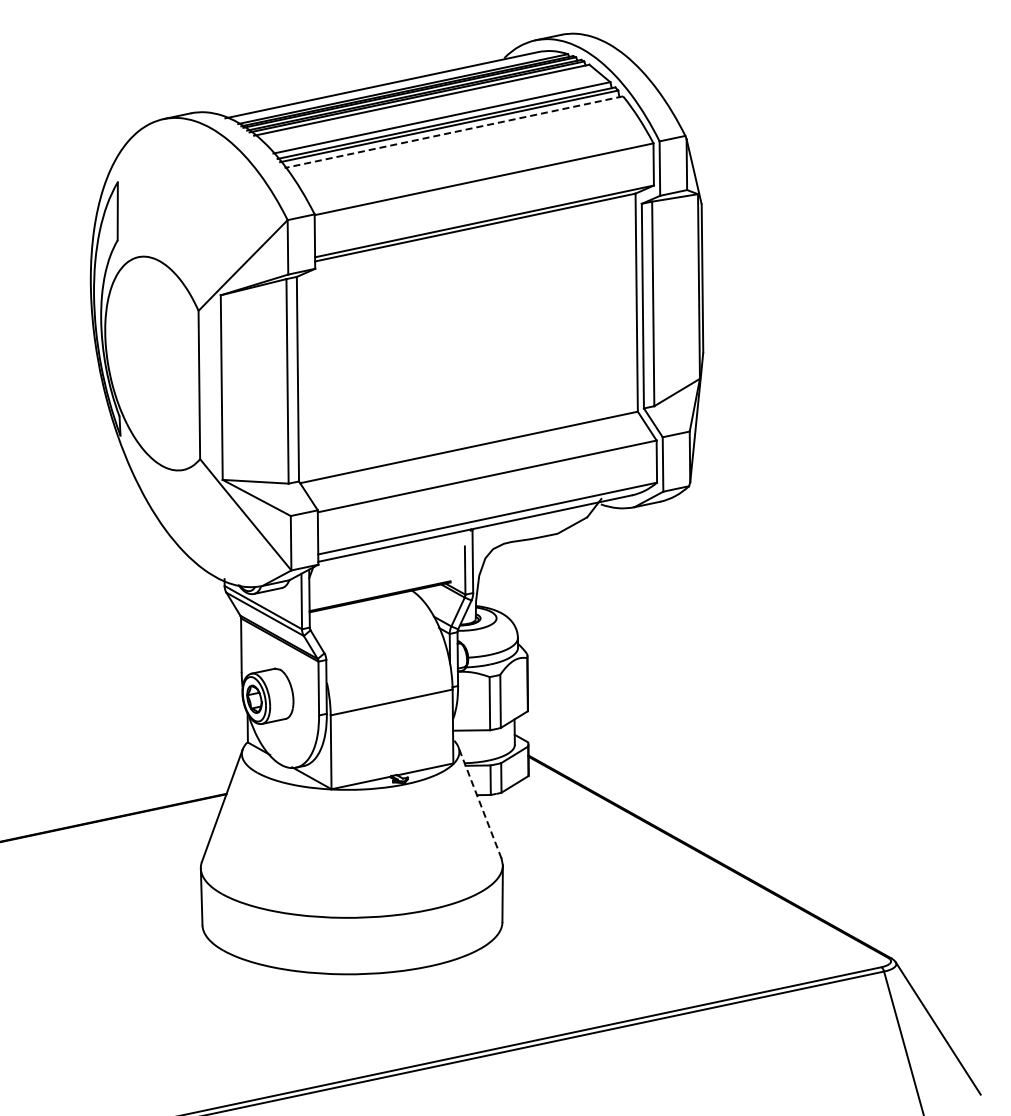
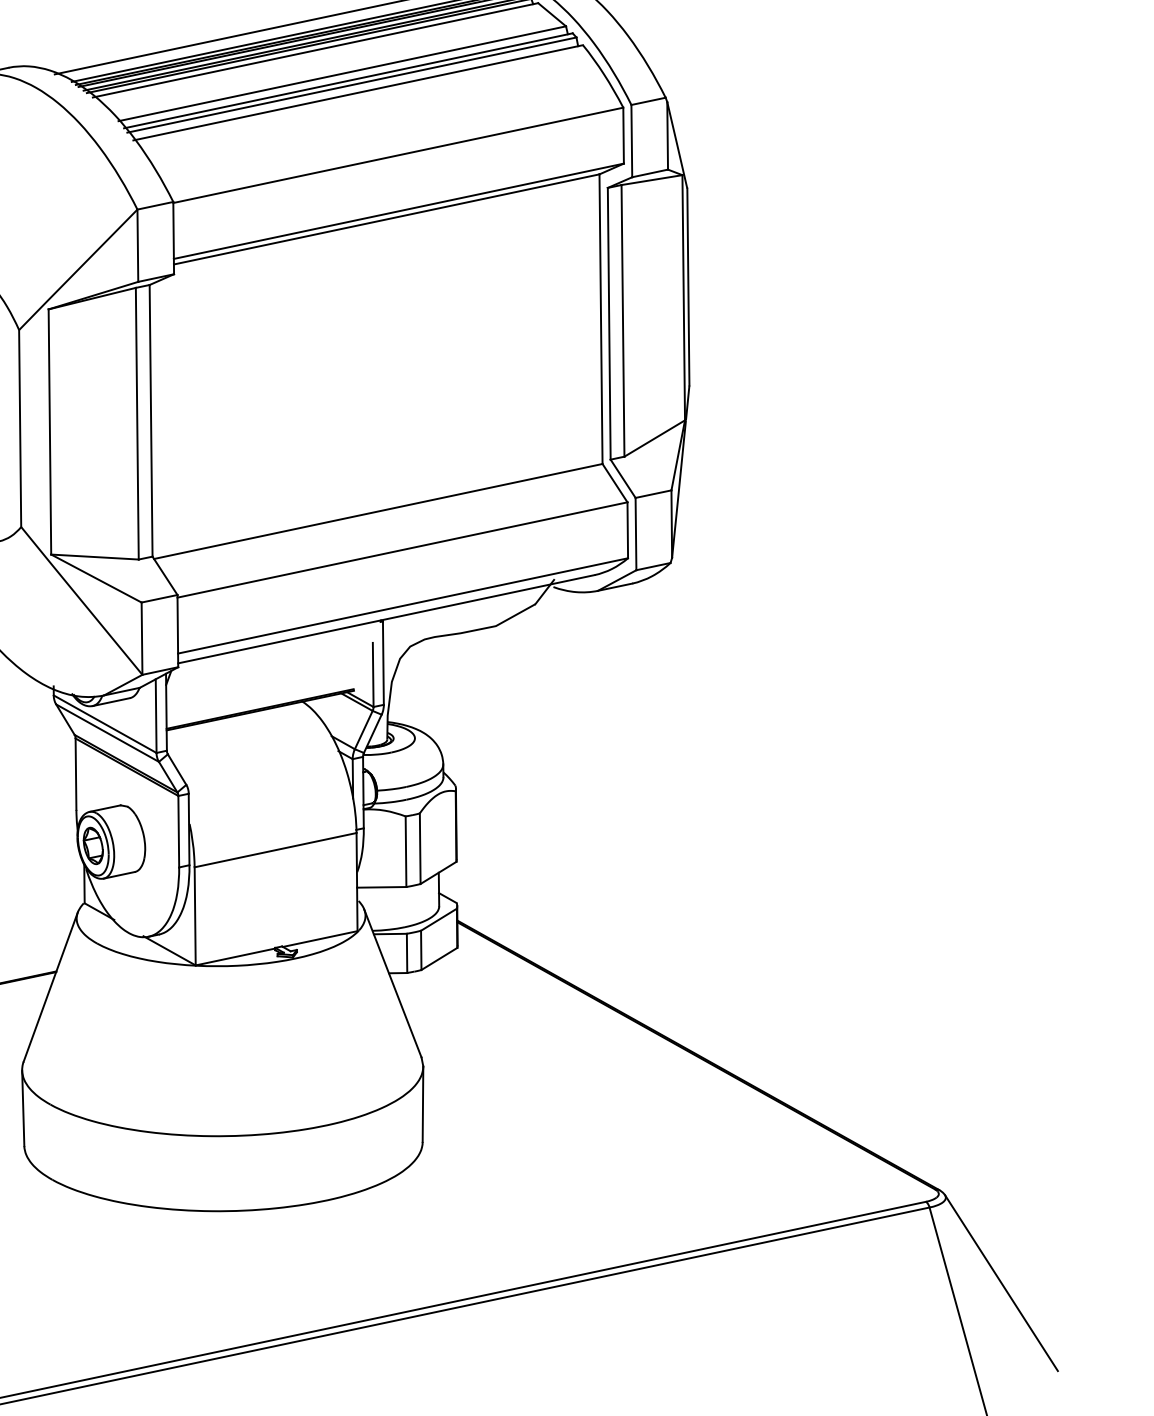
line: (453, 132) -> (357, 93), dashed -> solid
line: (480, 802) -> (393, 983), dashed -> solid

